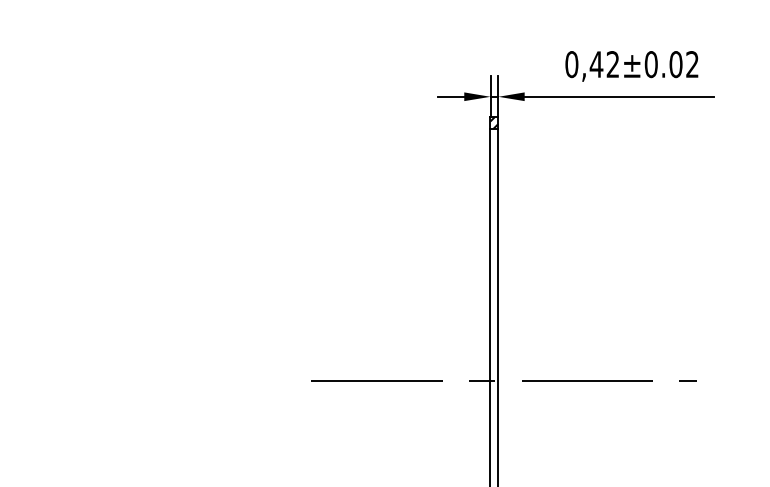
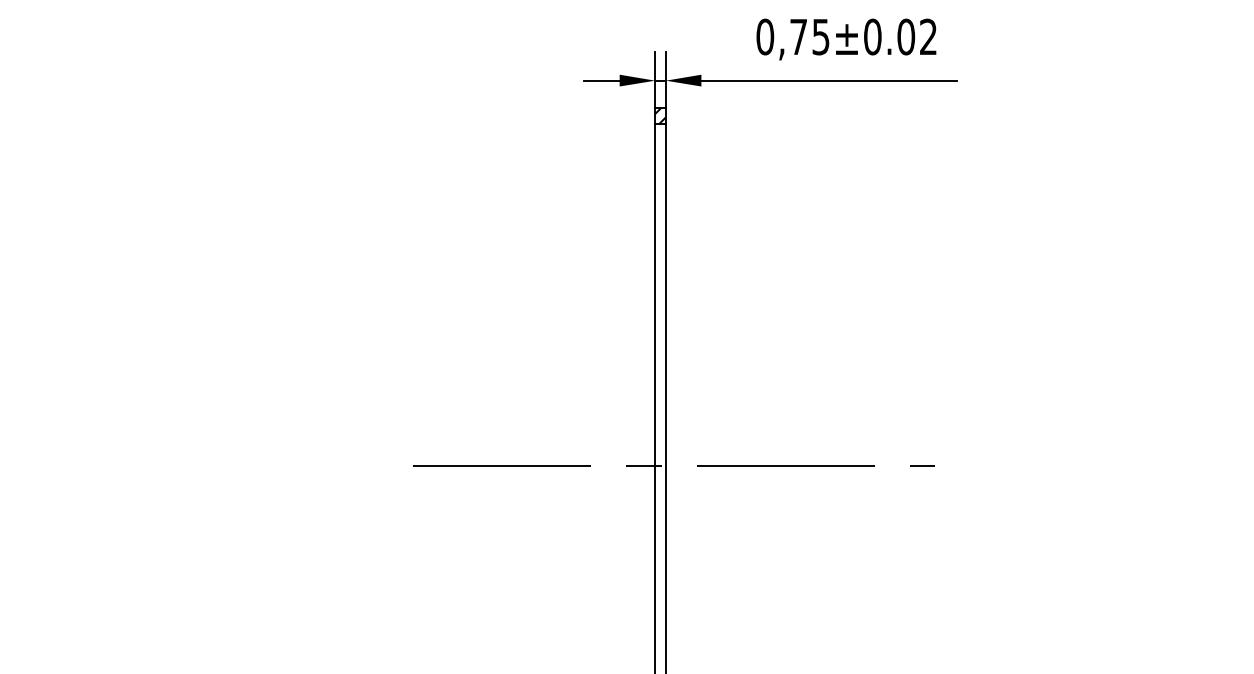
text: (604, 64) -> (809, 36), 0,42±0.02 -> 0,75±0.02

